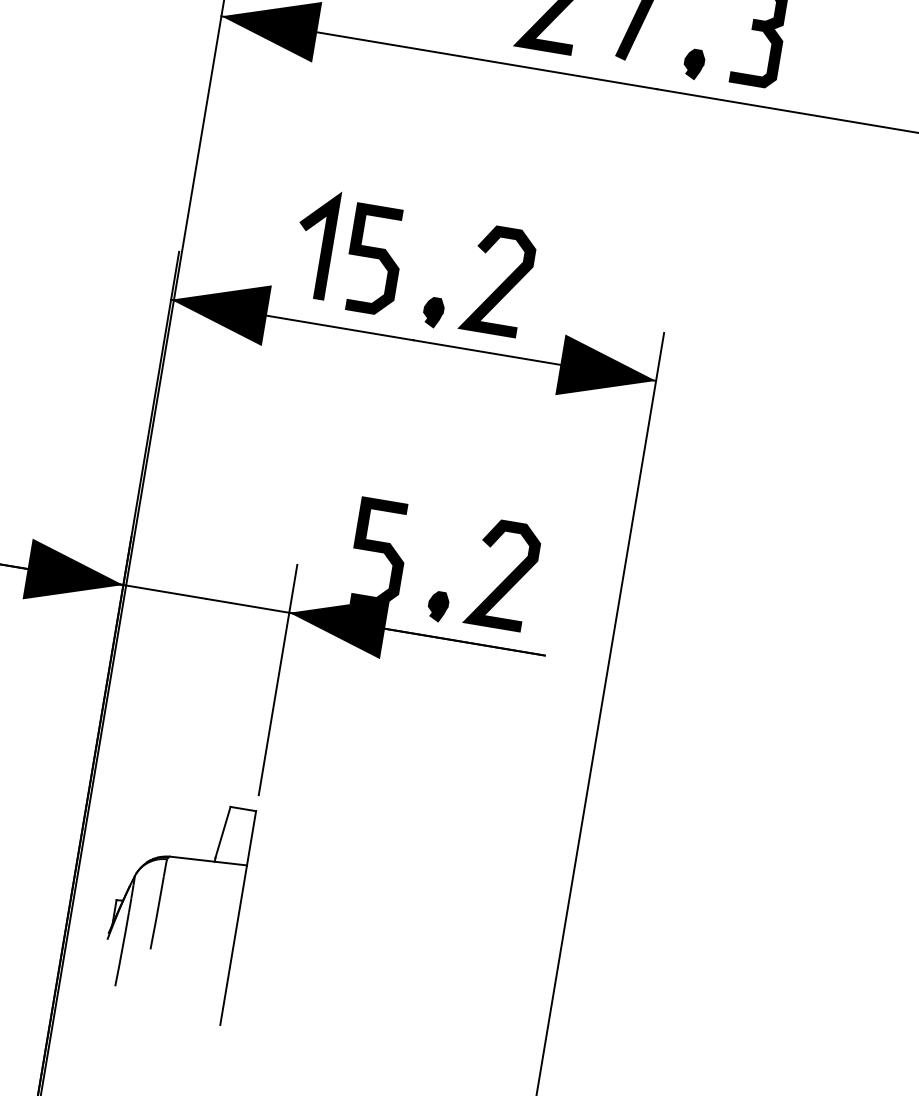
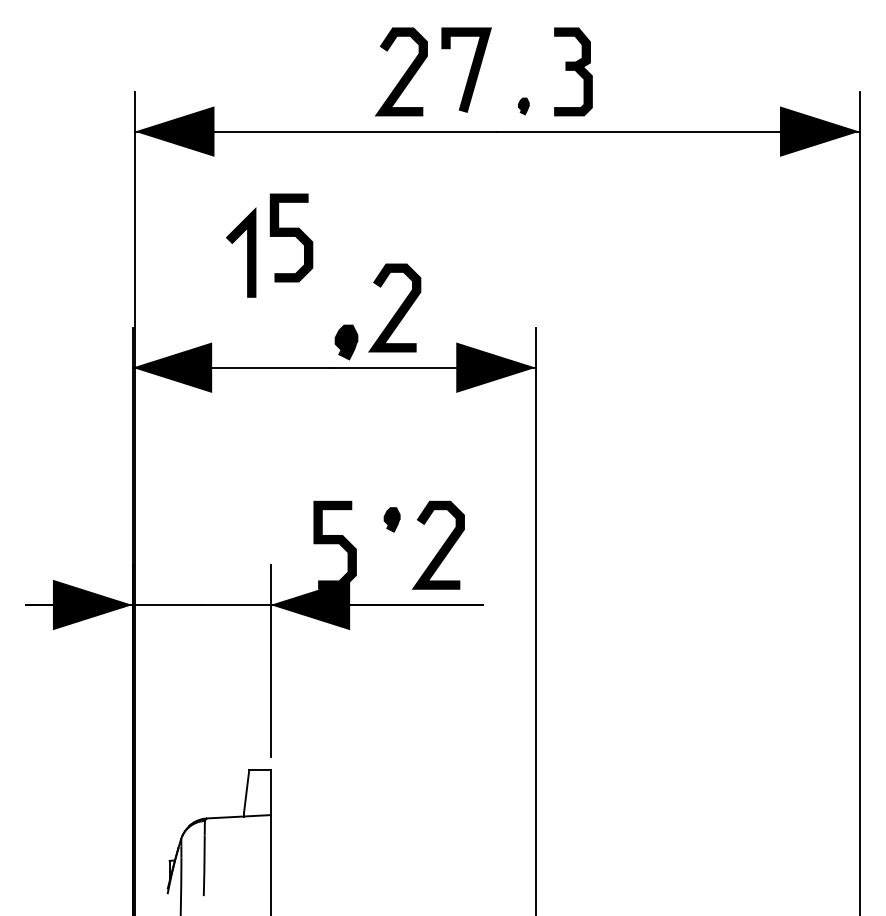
part: (693, 64) -> (523, 106), size x0.7
line: (322, 244) -> (247, 252), moved
curve: (374, 258) -> (291, 236), moved
part: (433, 312) -> (346, 342), size x1.4
part: (437, 606) -> (391, 519), moved

